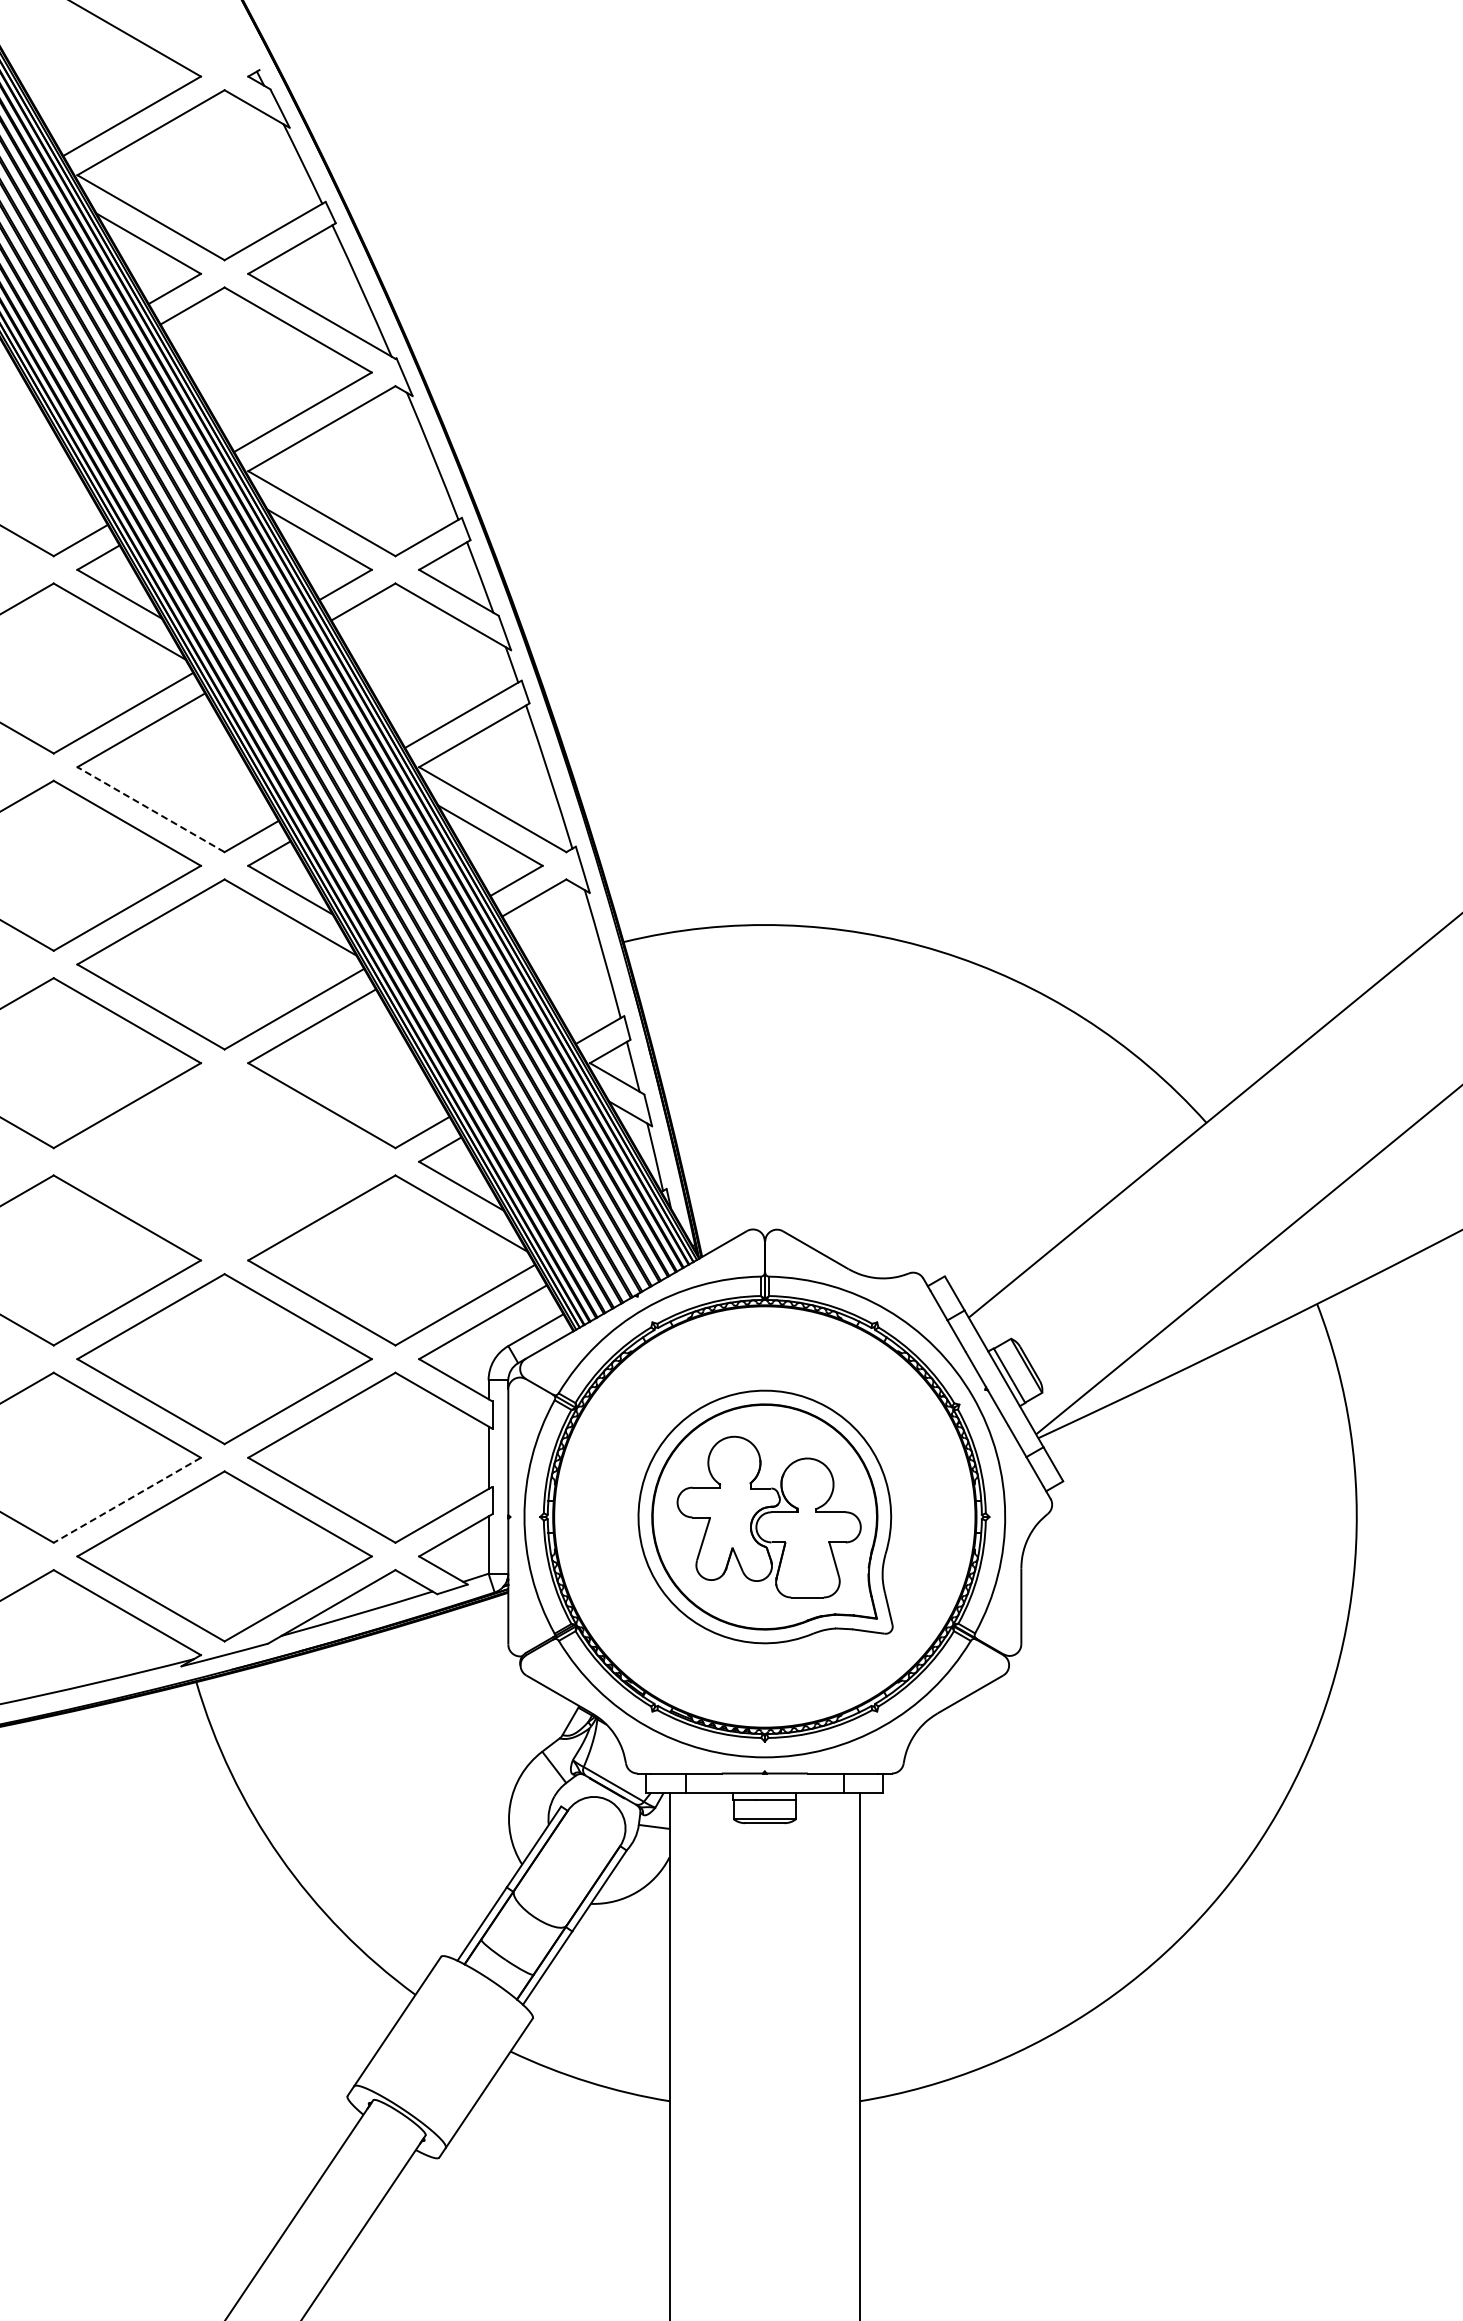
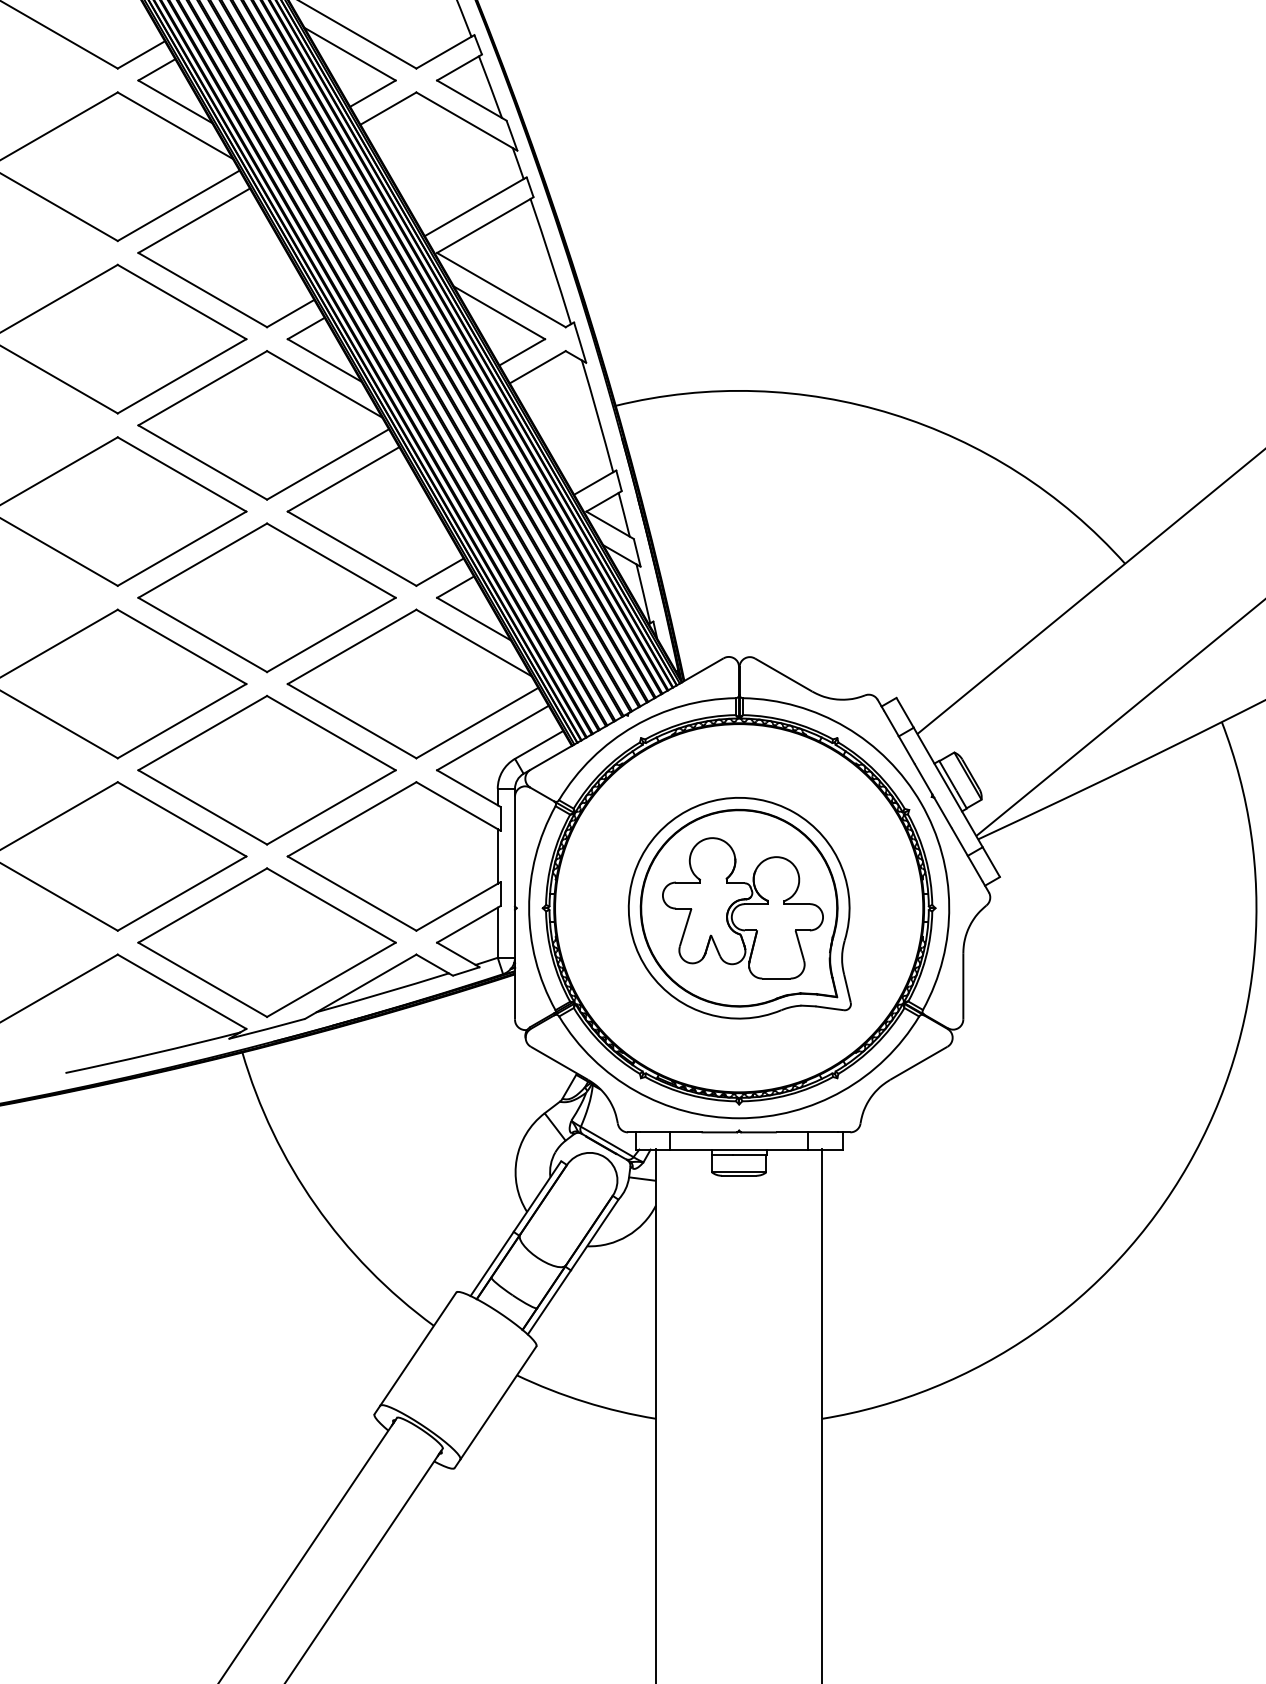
line: (151, 809) -> (203, 289), dashed -> solid
part: (224, 1161) -> (266, 597), added
line: (127, 1500) -> (182, 893), dashed -> solid

